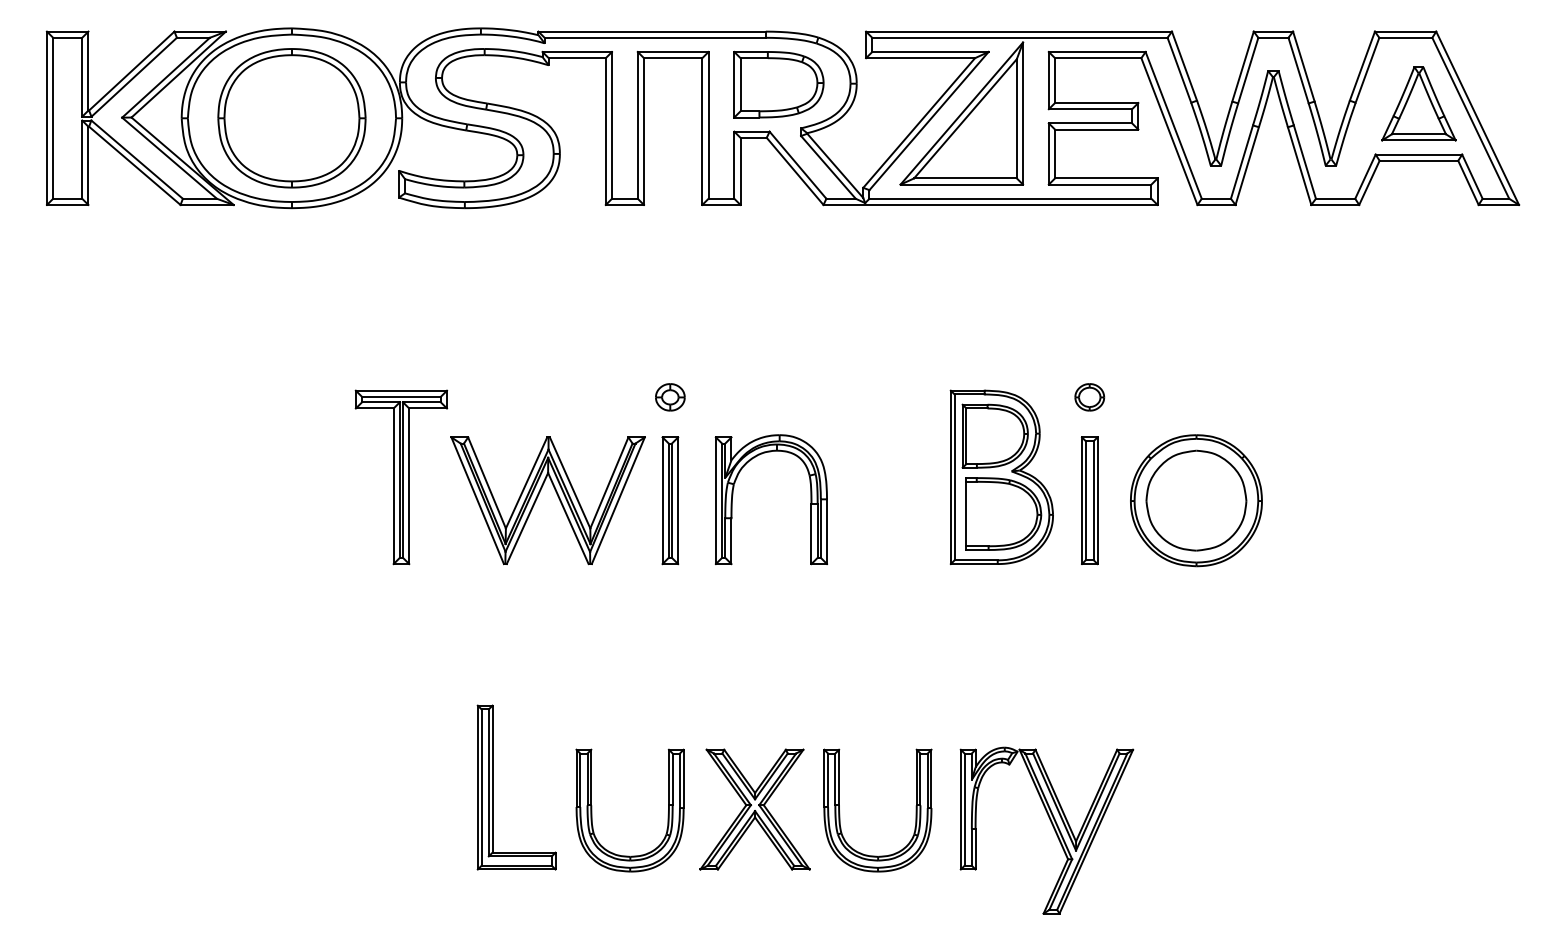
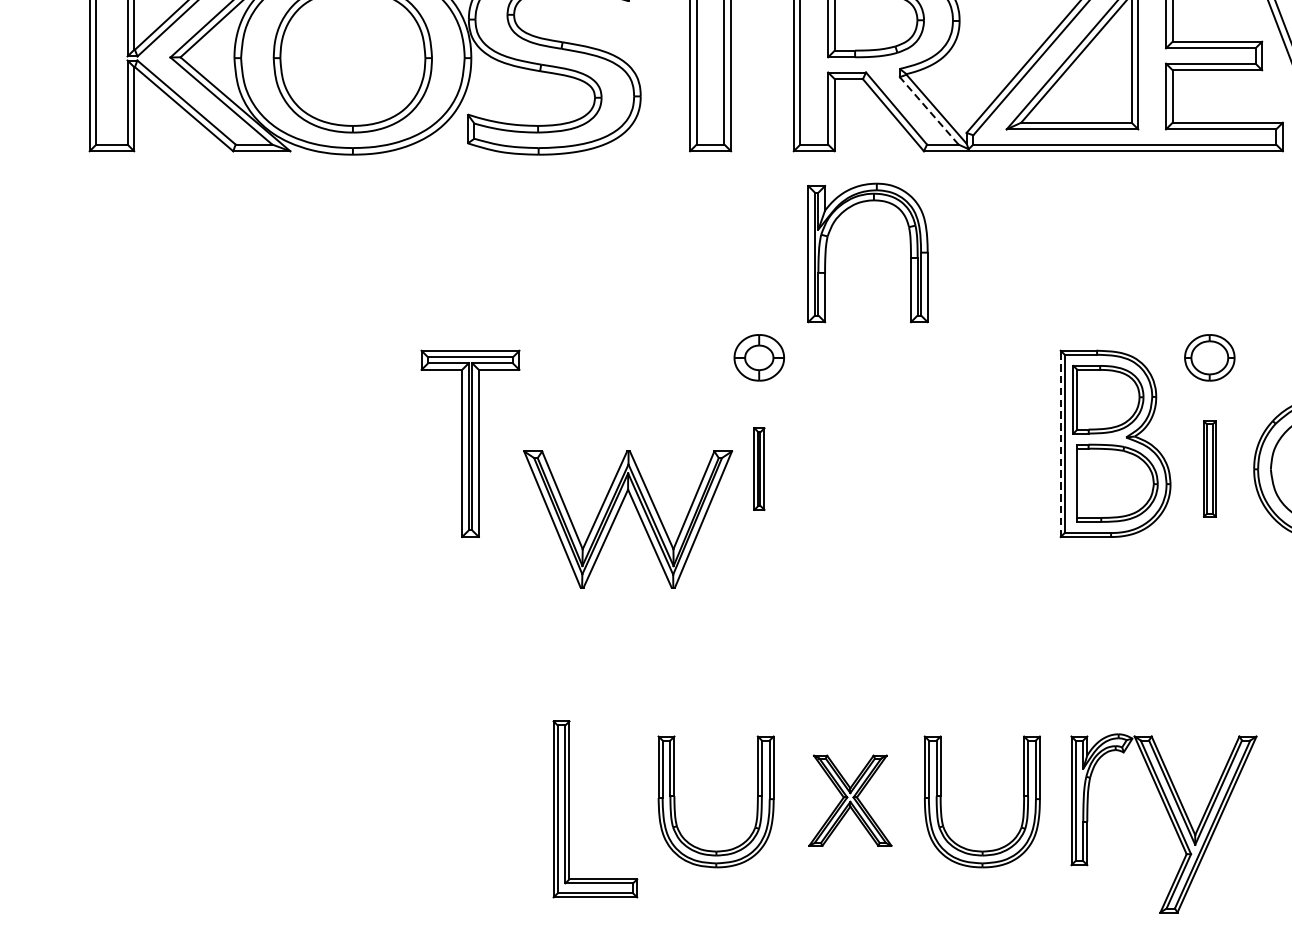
line: (828, 167) -> (929, 111), solid -> dashed
part: (670, 397) -> (759, 358), size x1.6
part: (1089, 397) -> (1209, 358), size x1.6
line: (950, 477) -> (1060, 444), solid -> dashed
part: (733, 495) -> (827, 248), moved
part: (538, 496) -> (617, 514), moved
part: (670, 500) -> (759, 468), size x0.6
part: (1089, 500) -> (1209, 468), size x0.7
part: (493, 787) -> (570, 809), moved
part: (754, 809) -> (849, 800), size x0.7

